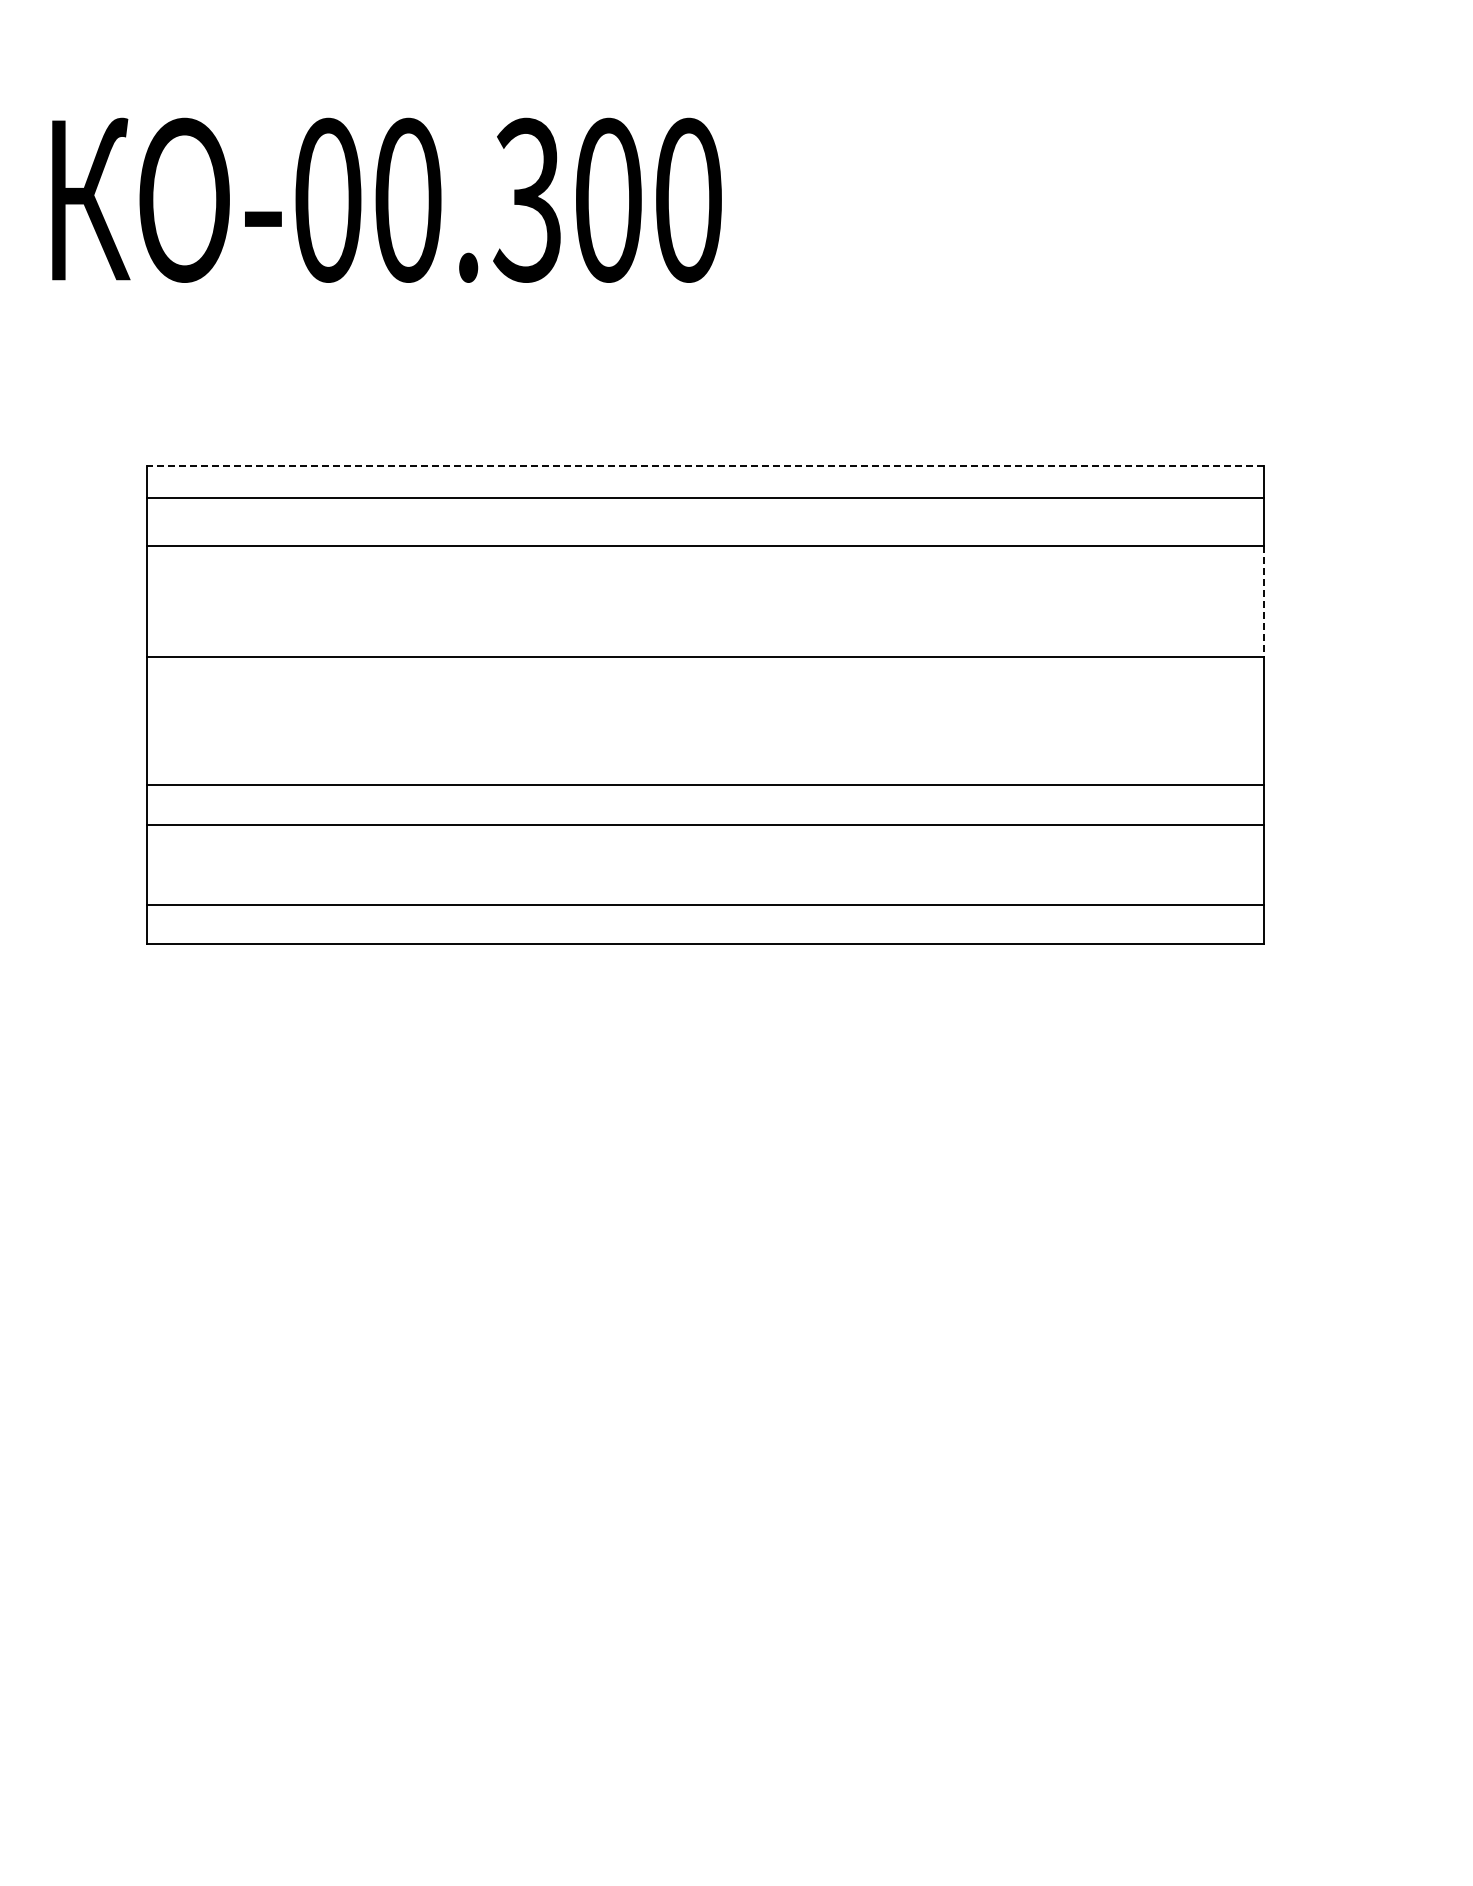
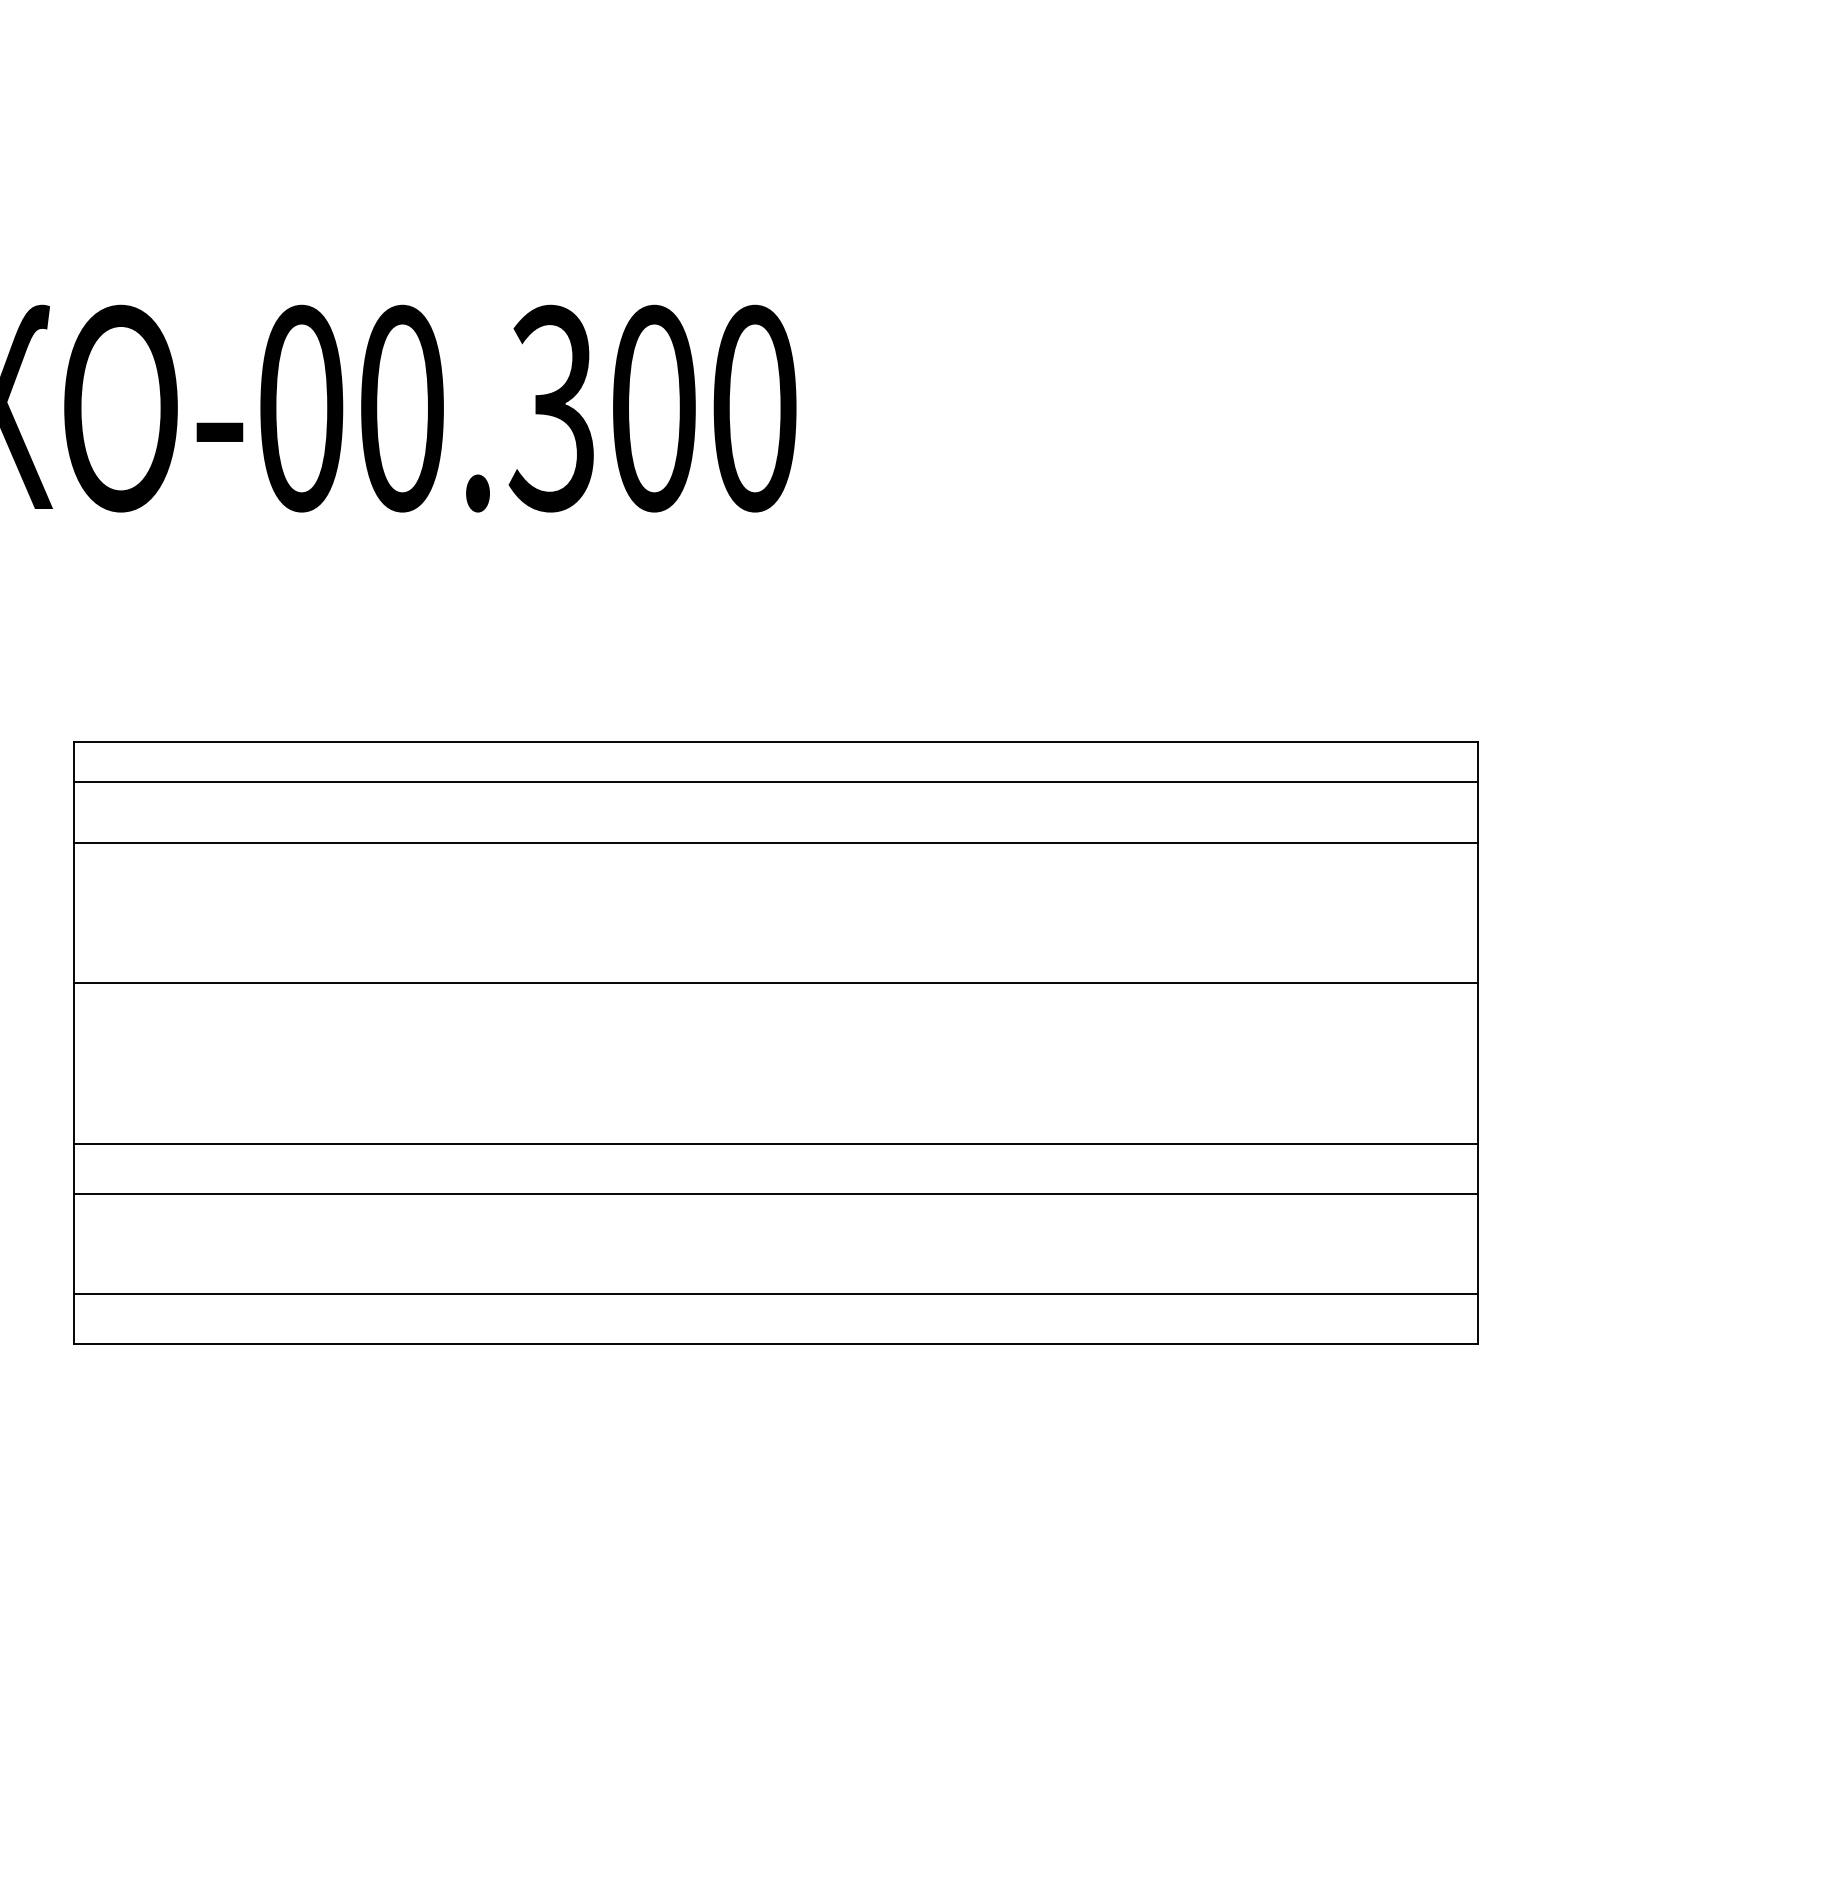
line: (705, 465) -> (775, 742), dashed -> solid
line: (1264, 601) -> (1478, 913), dashed -> solid

